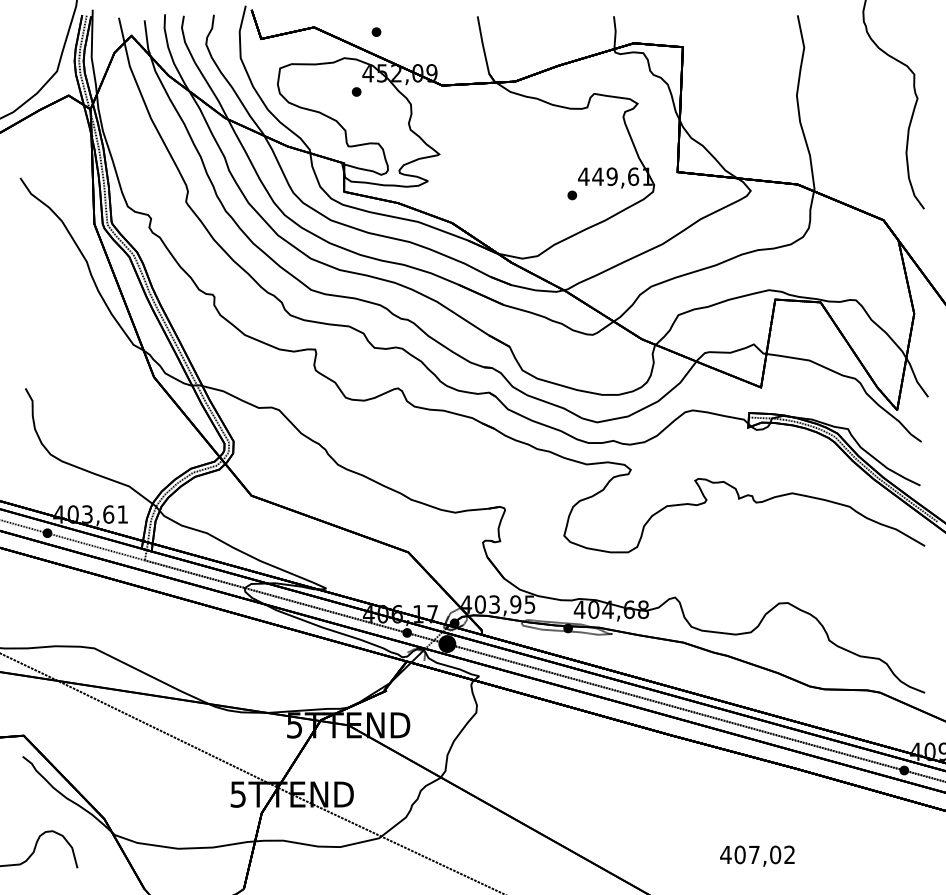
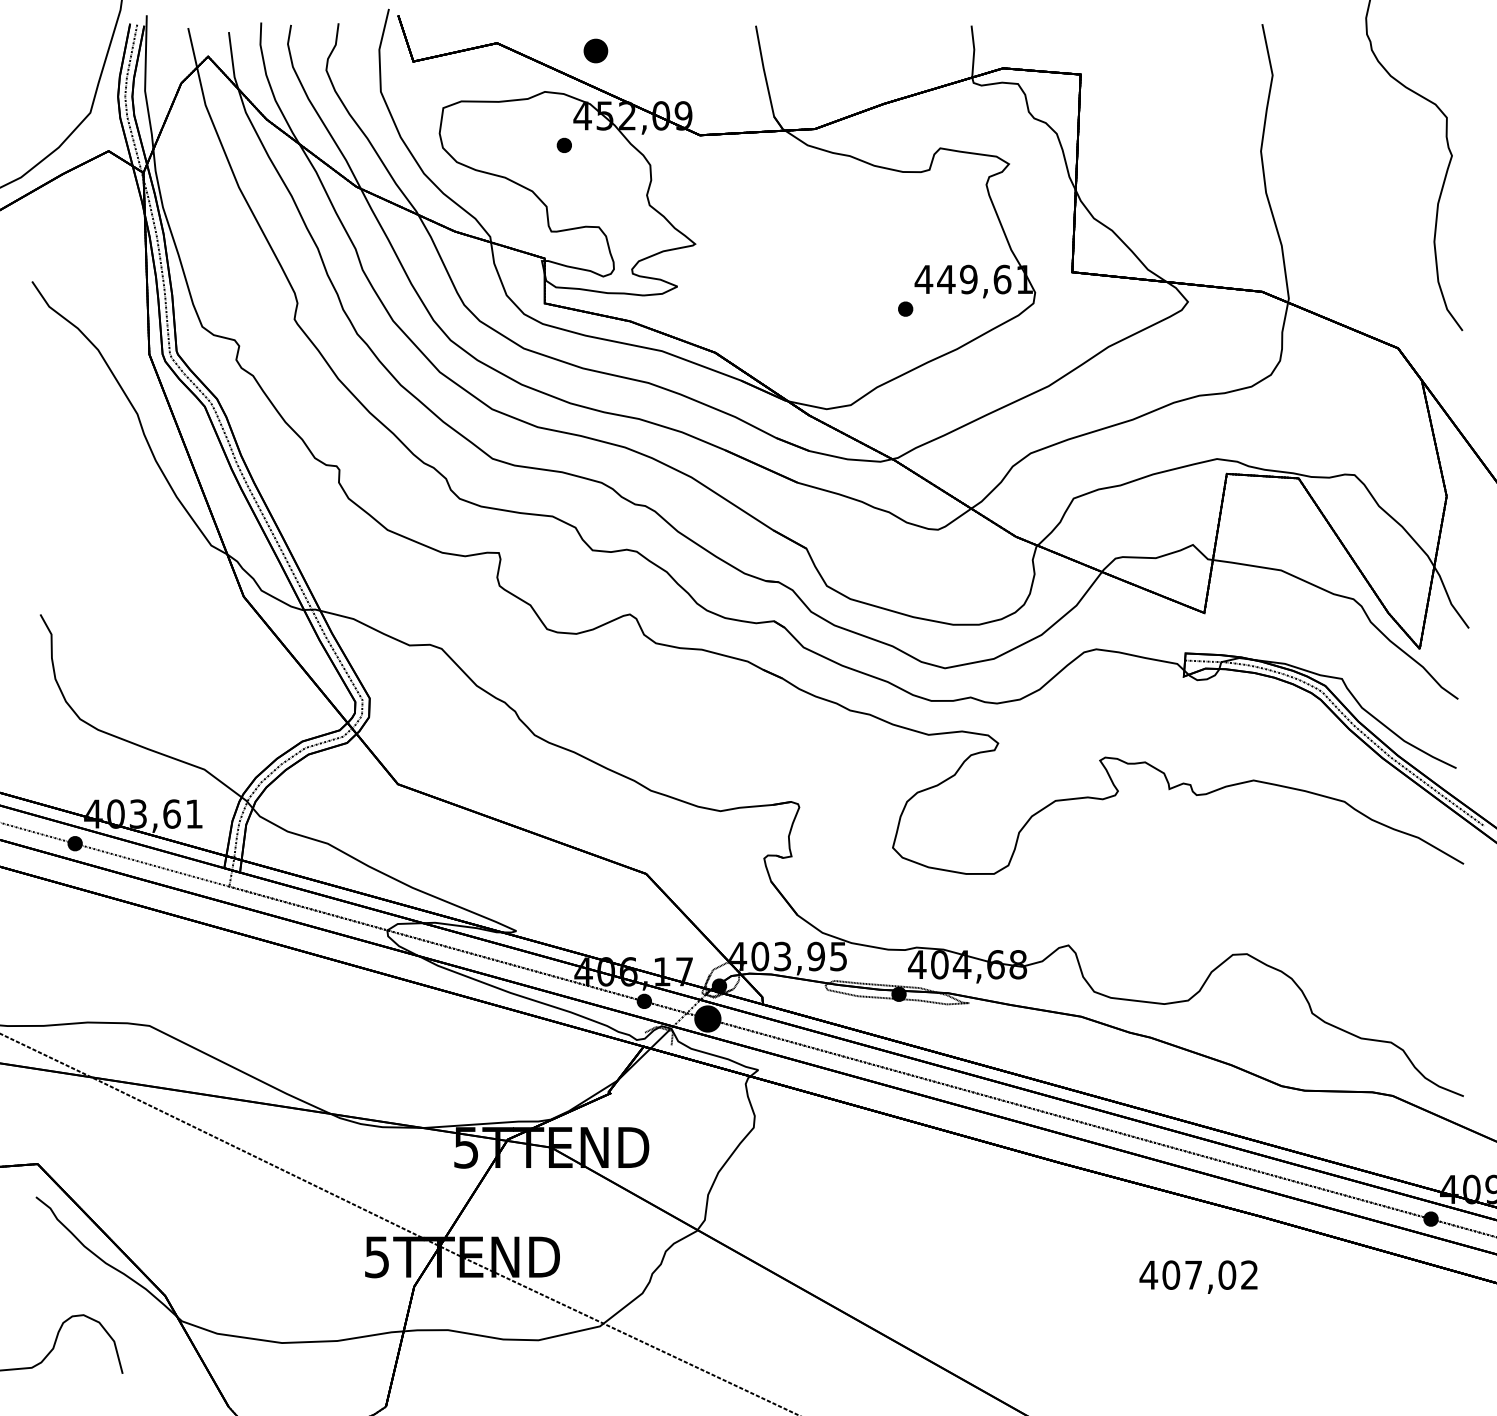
part: (376, 31) -> (595, 49), size x1.6
text: (757, 855) -> (1198, 1276), moved

